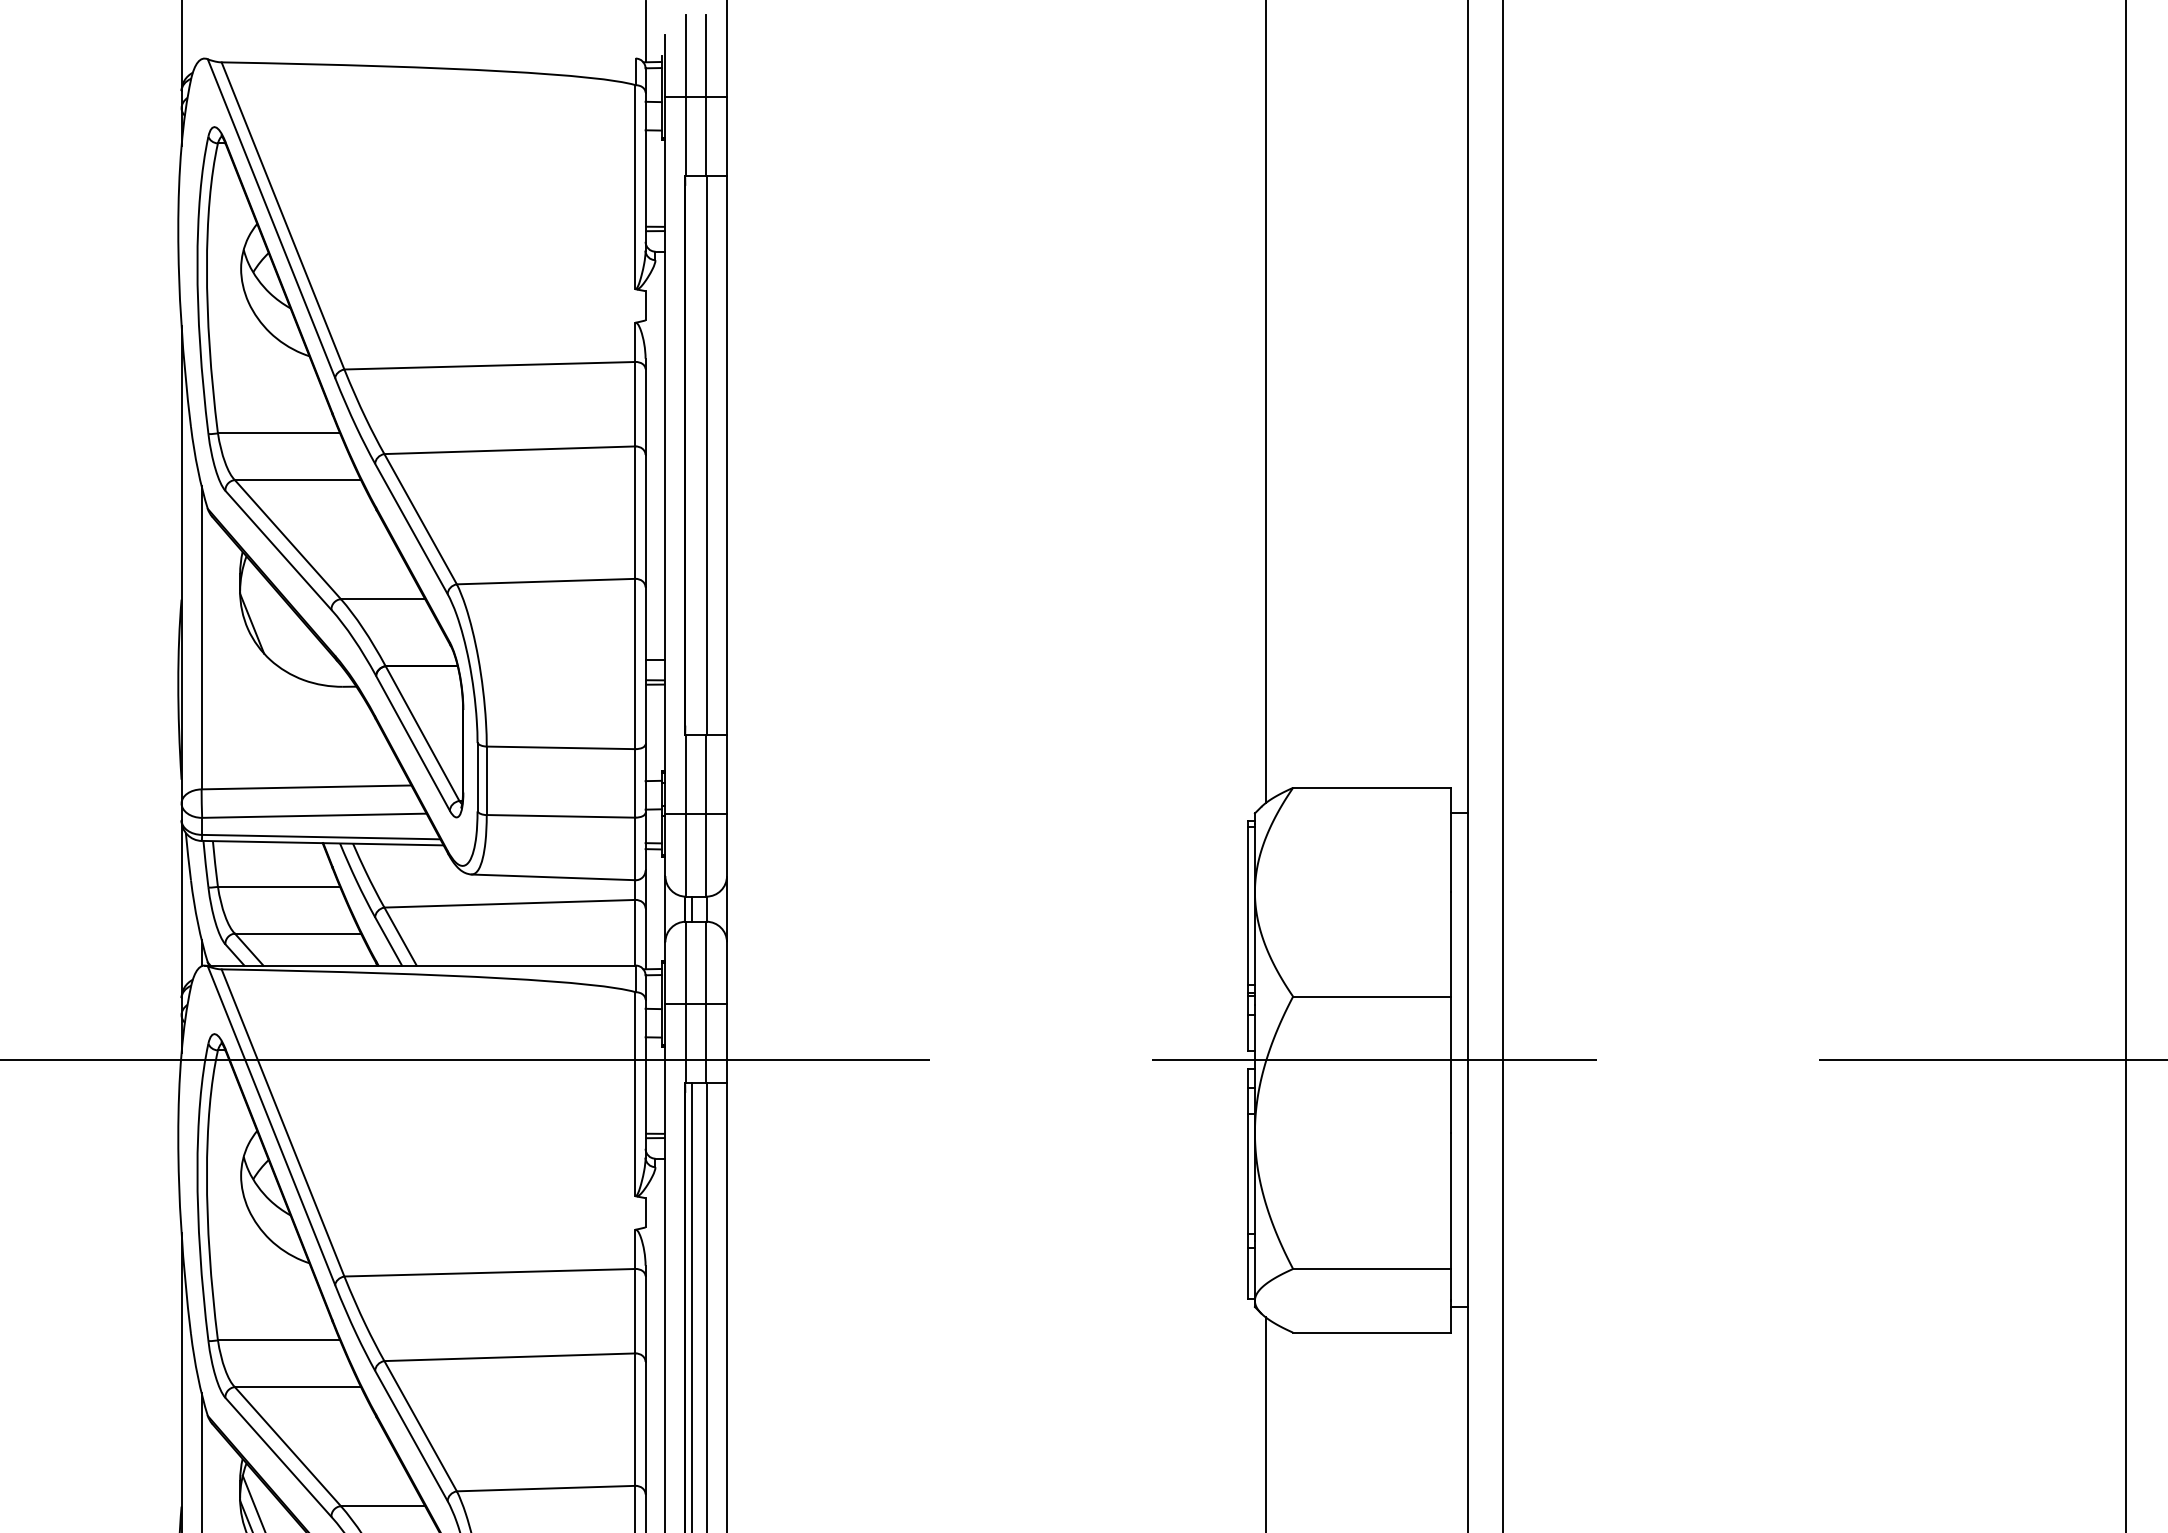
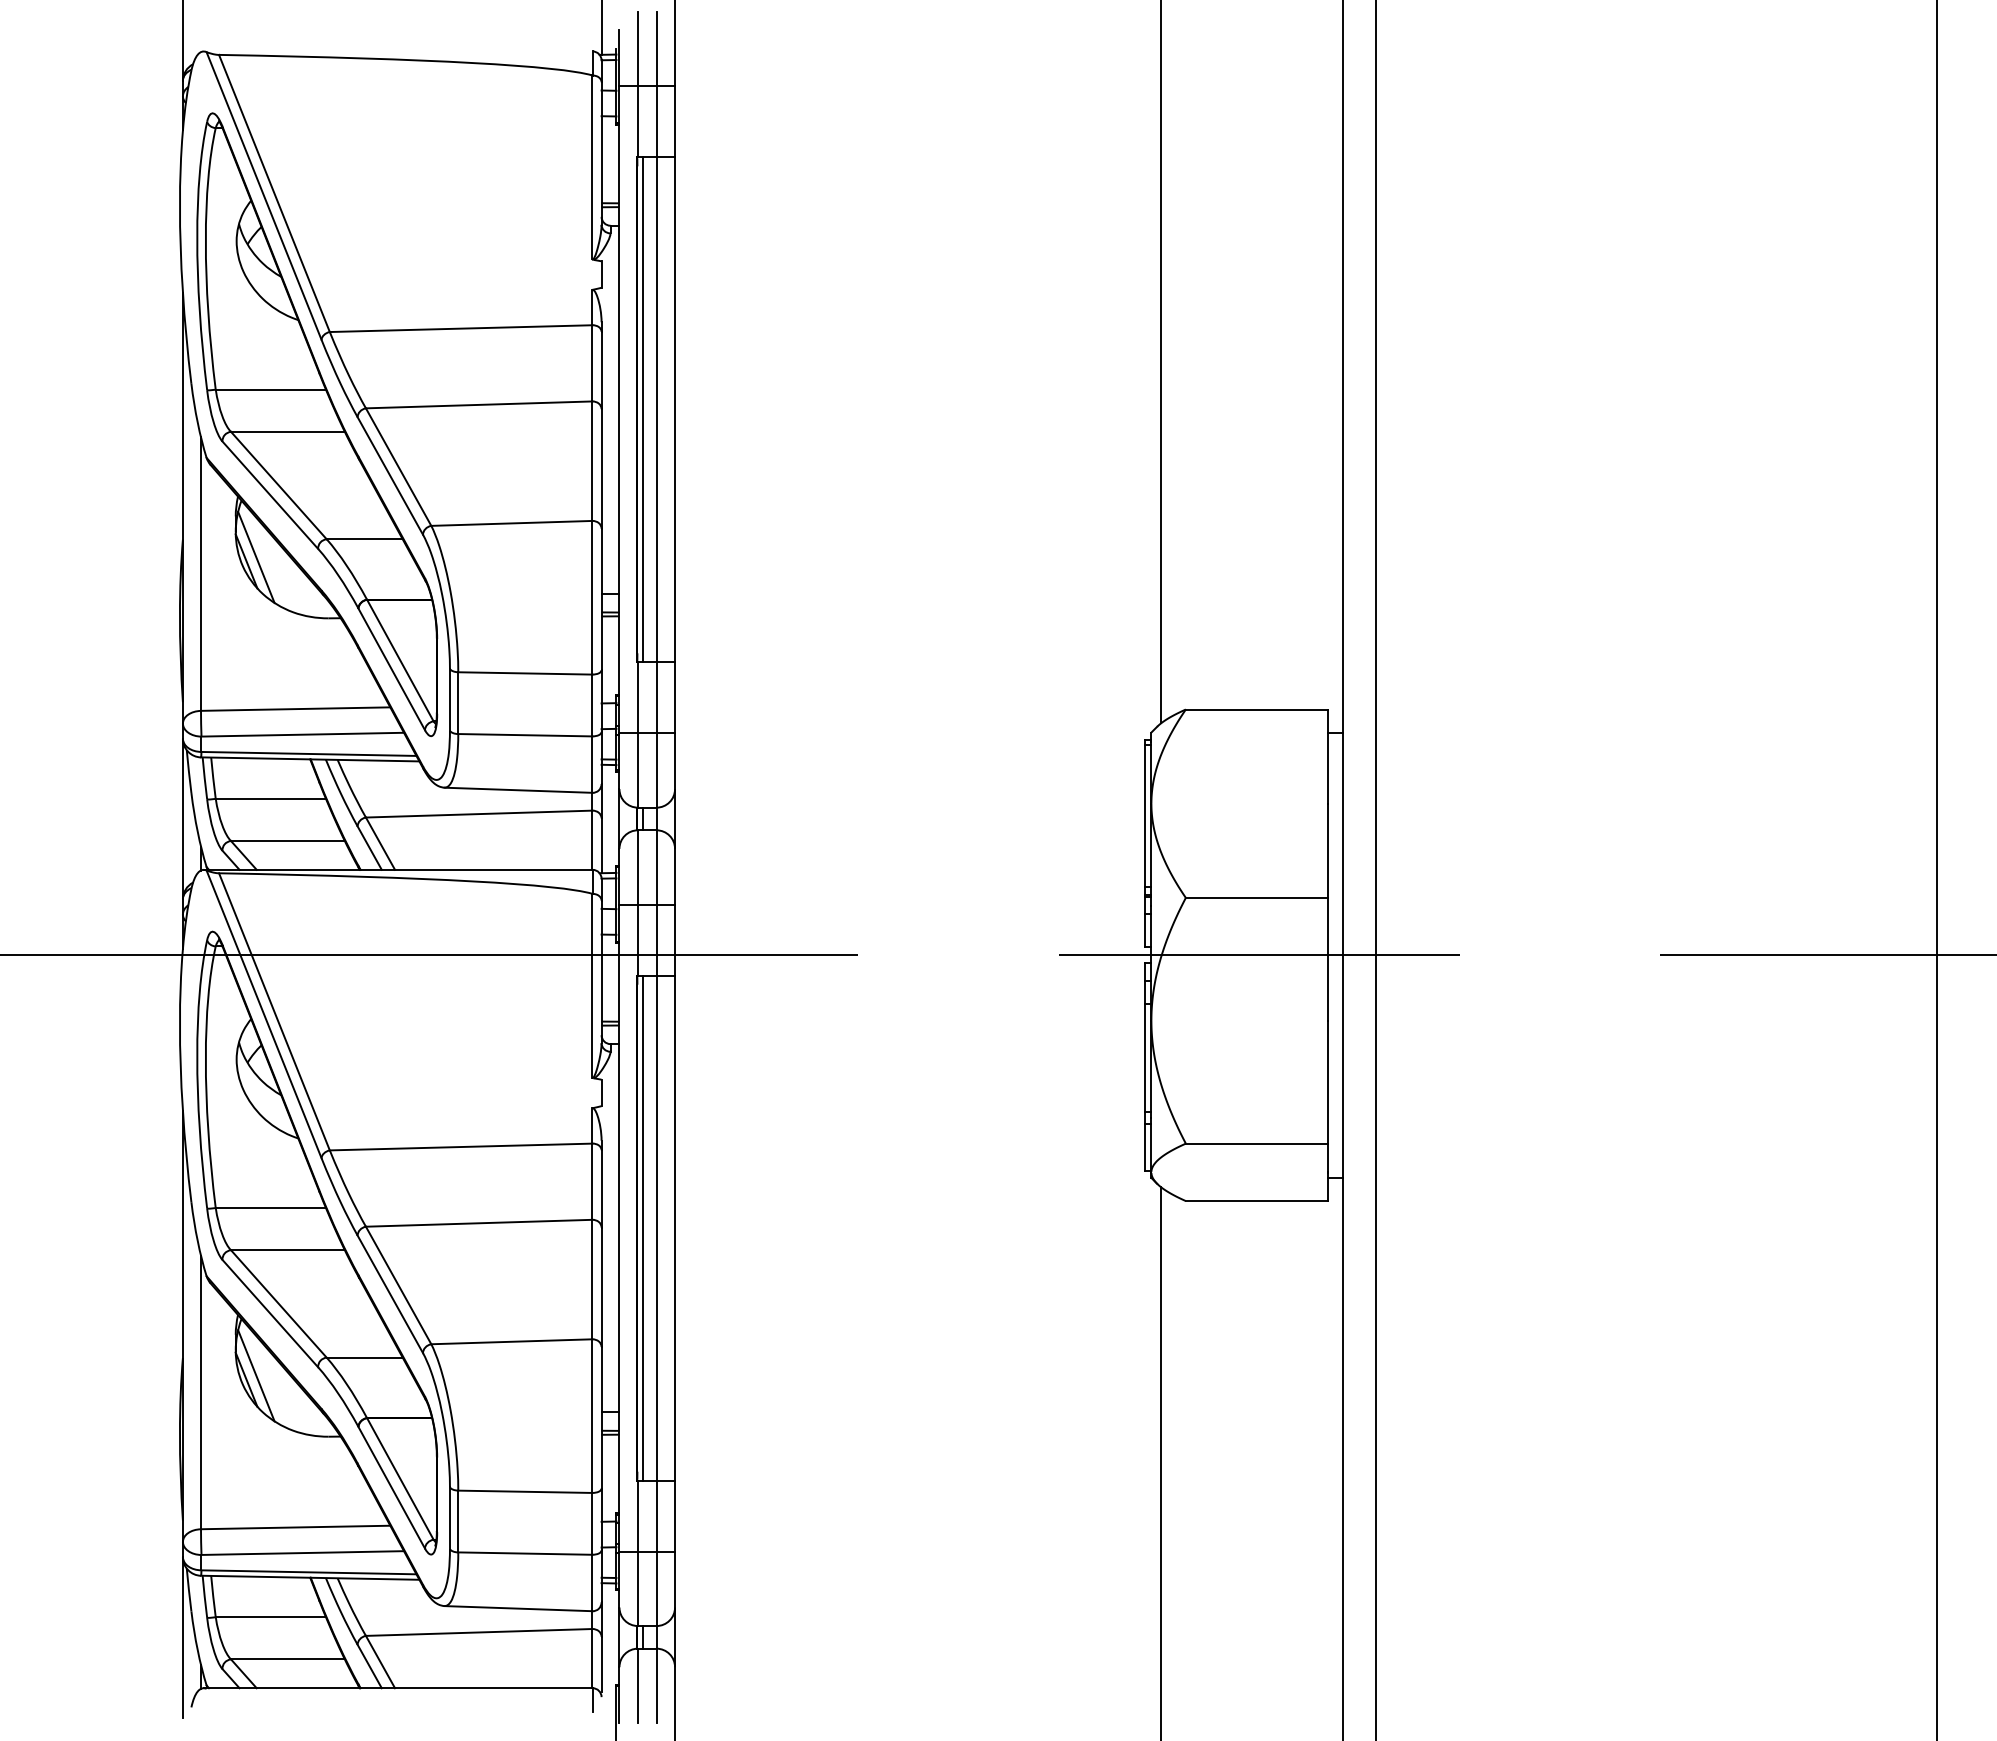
line: (692, 455) -> (643, 409), added
line: (263, 619) -> (256, 557), added

